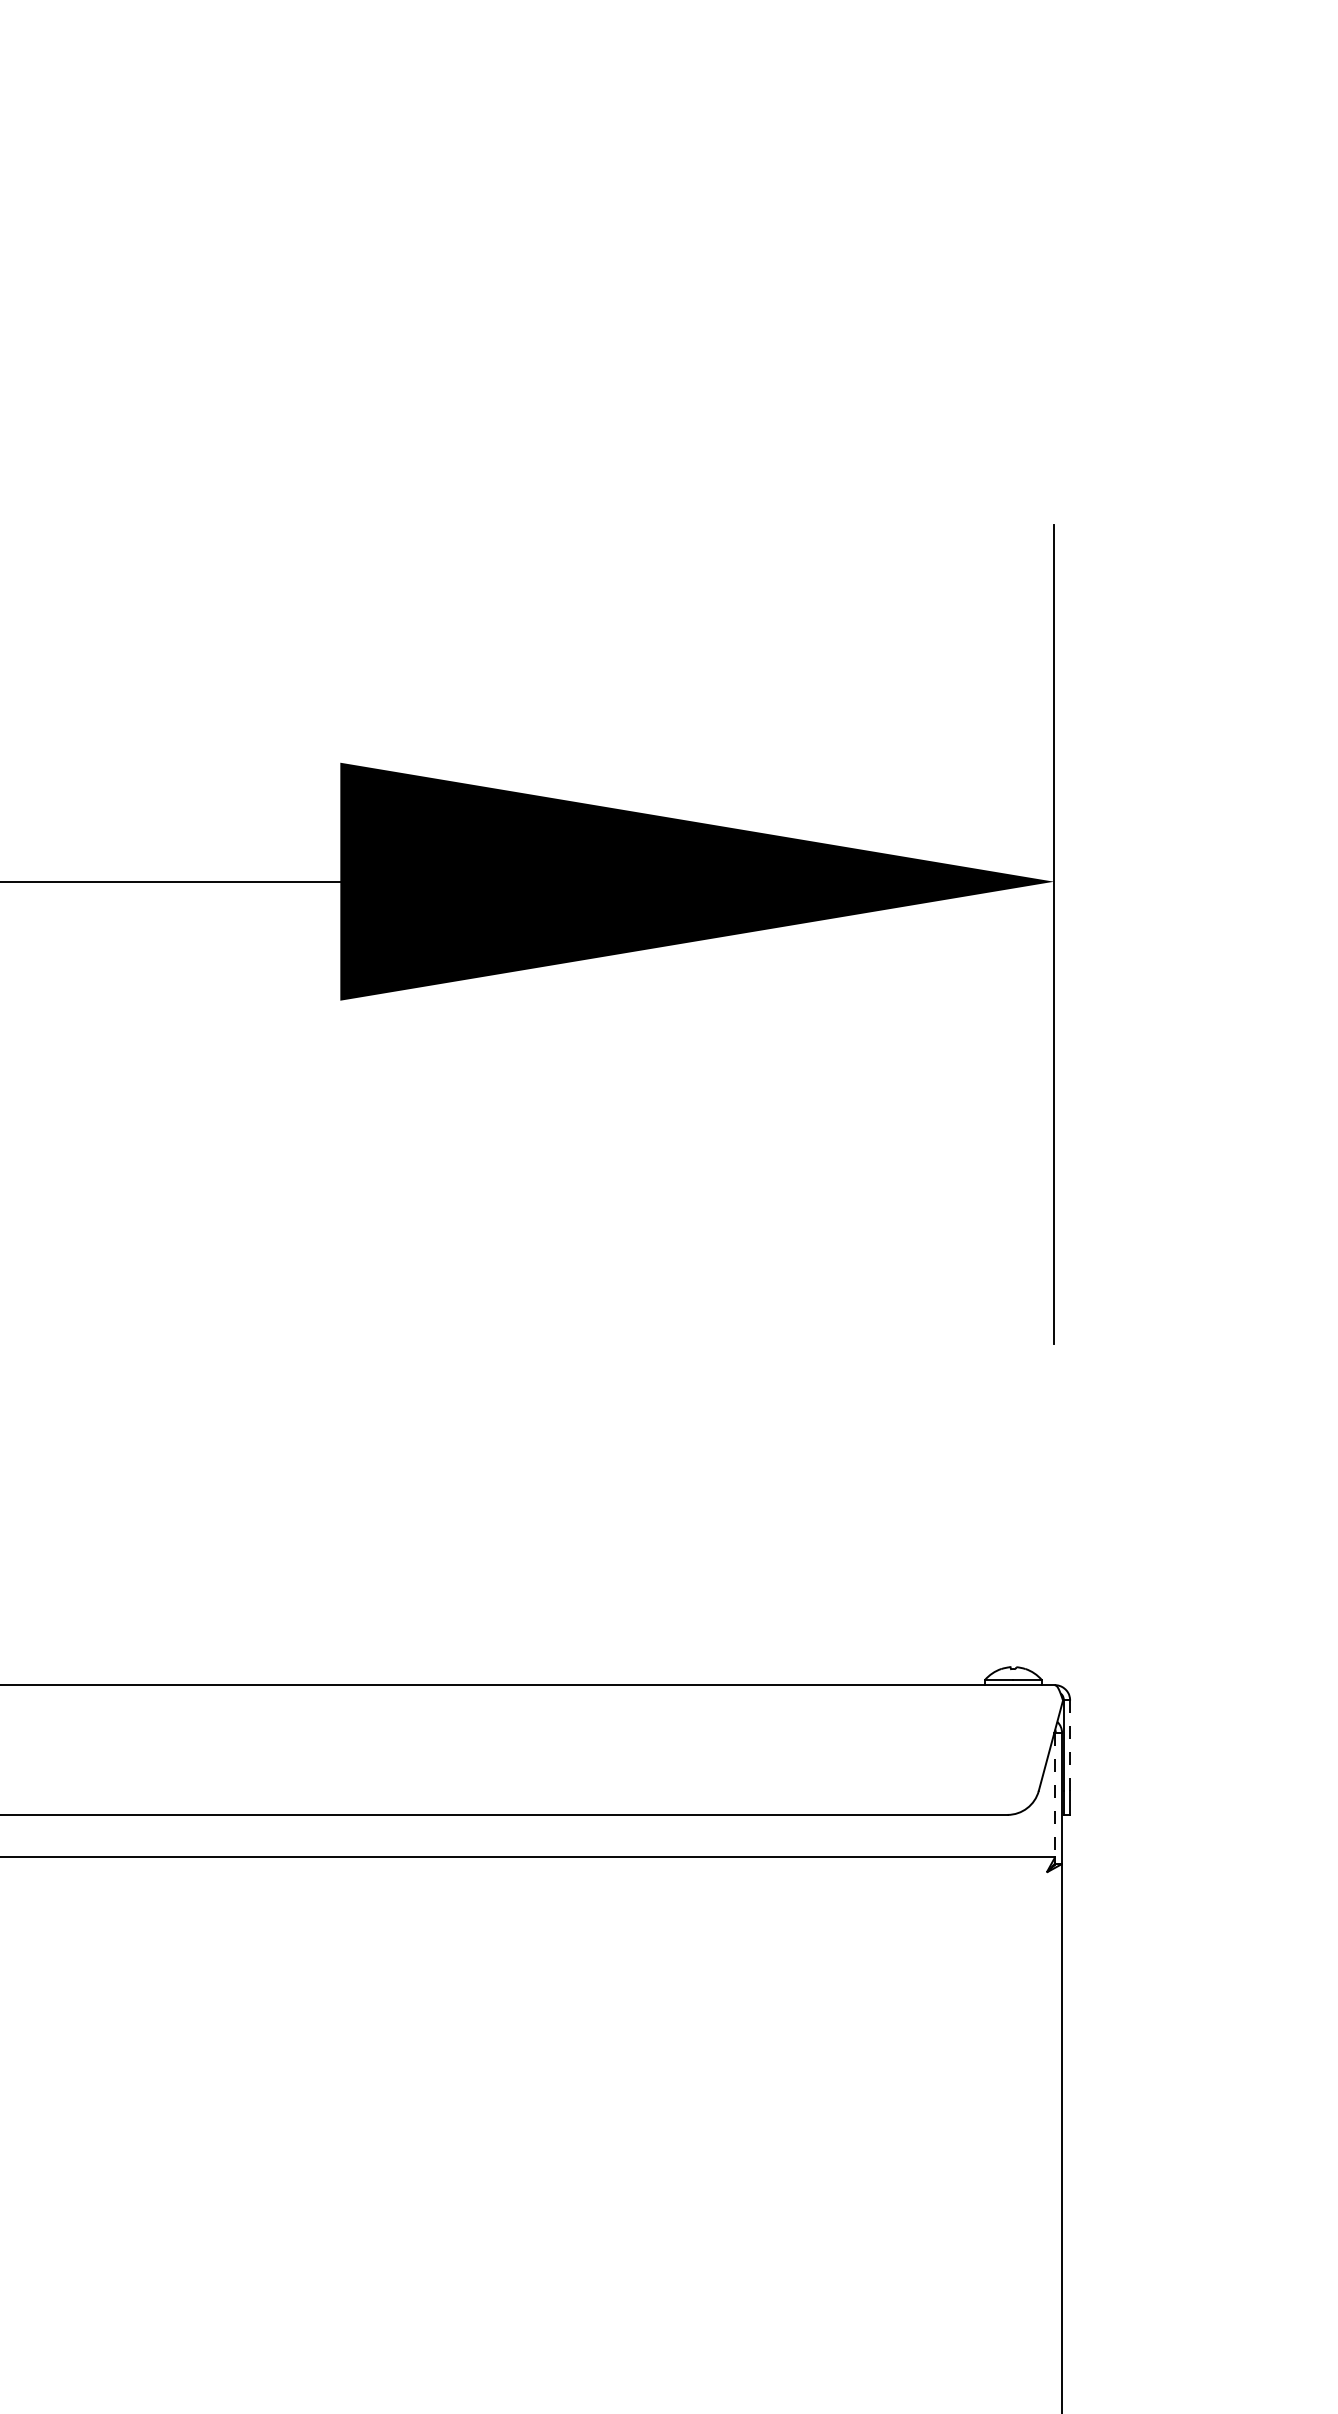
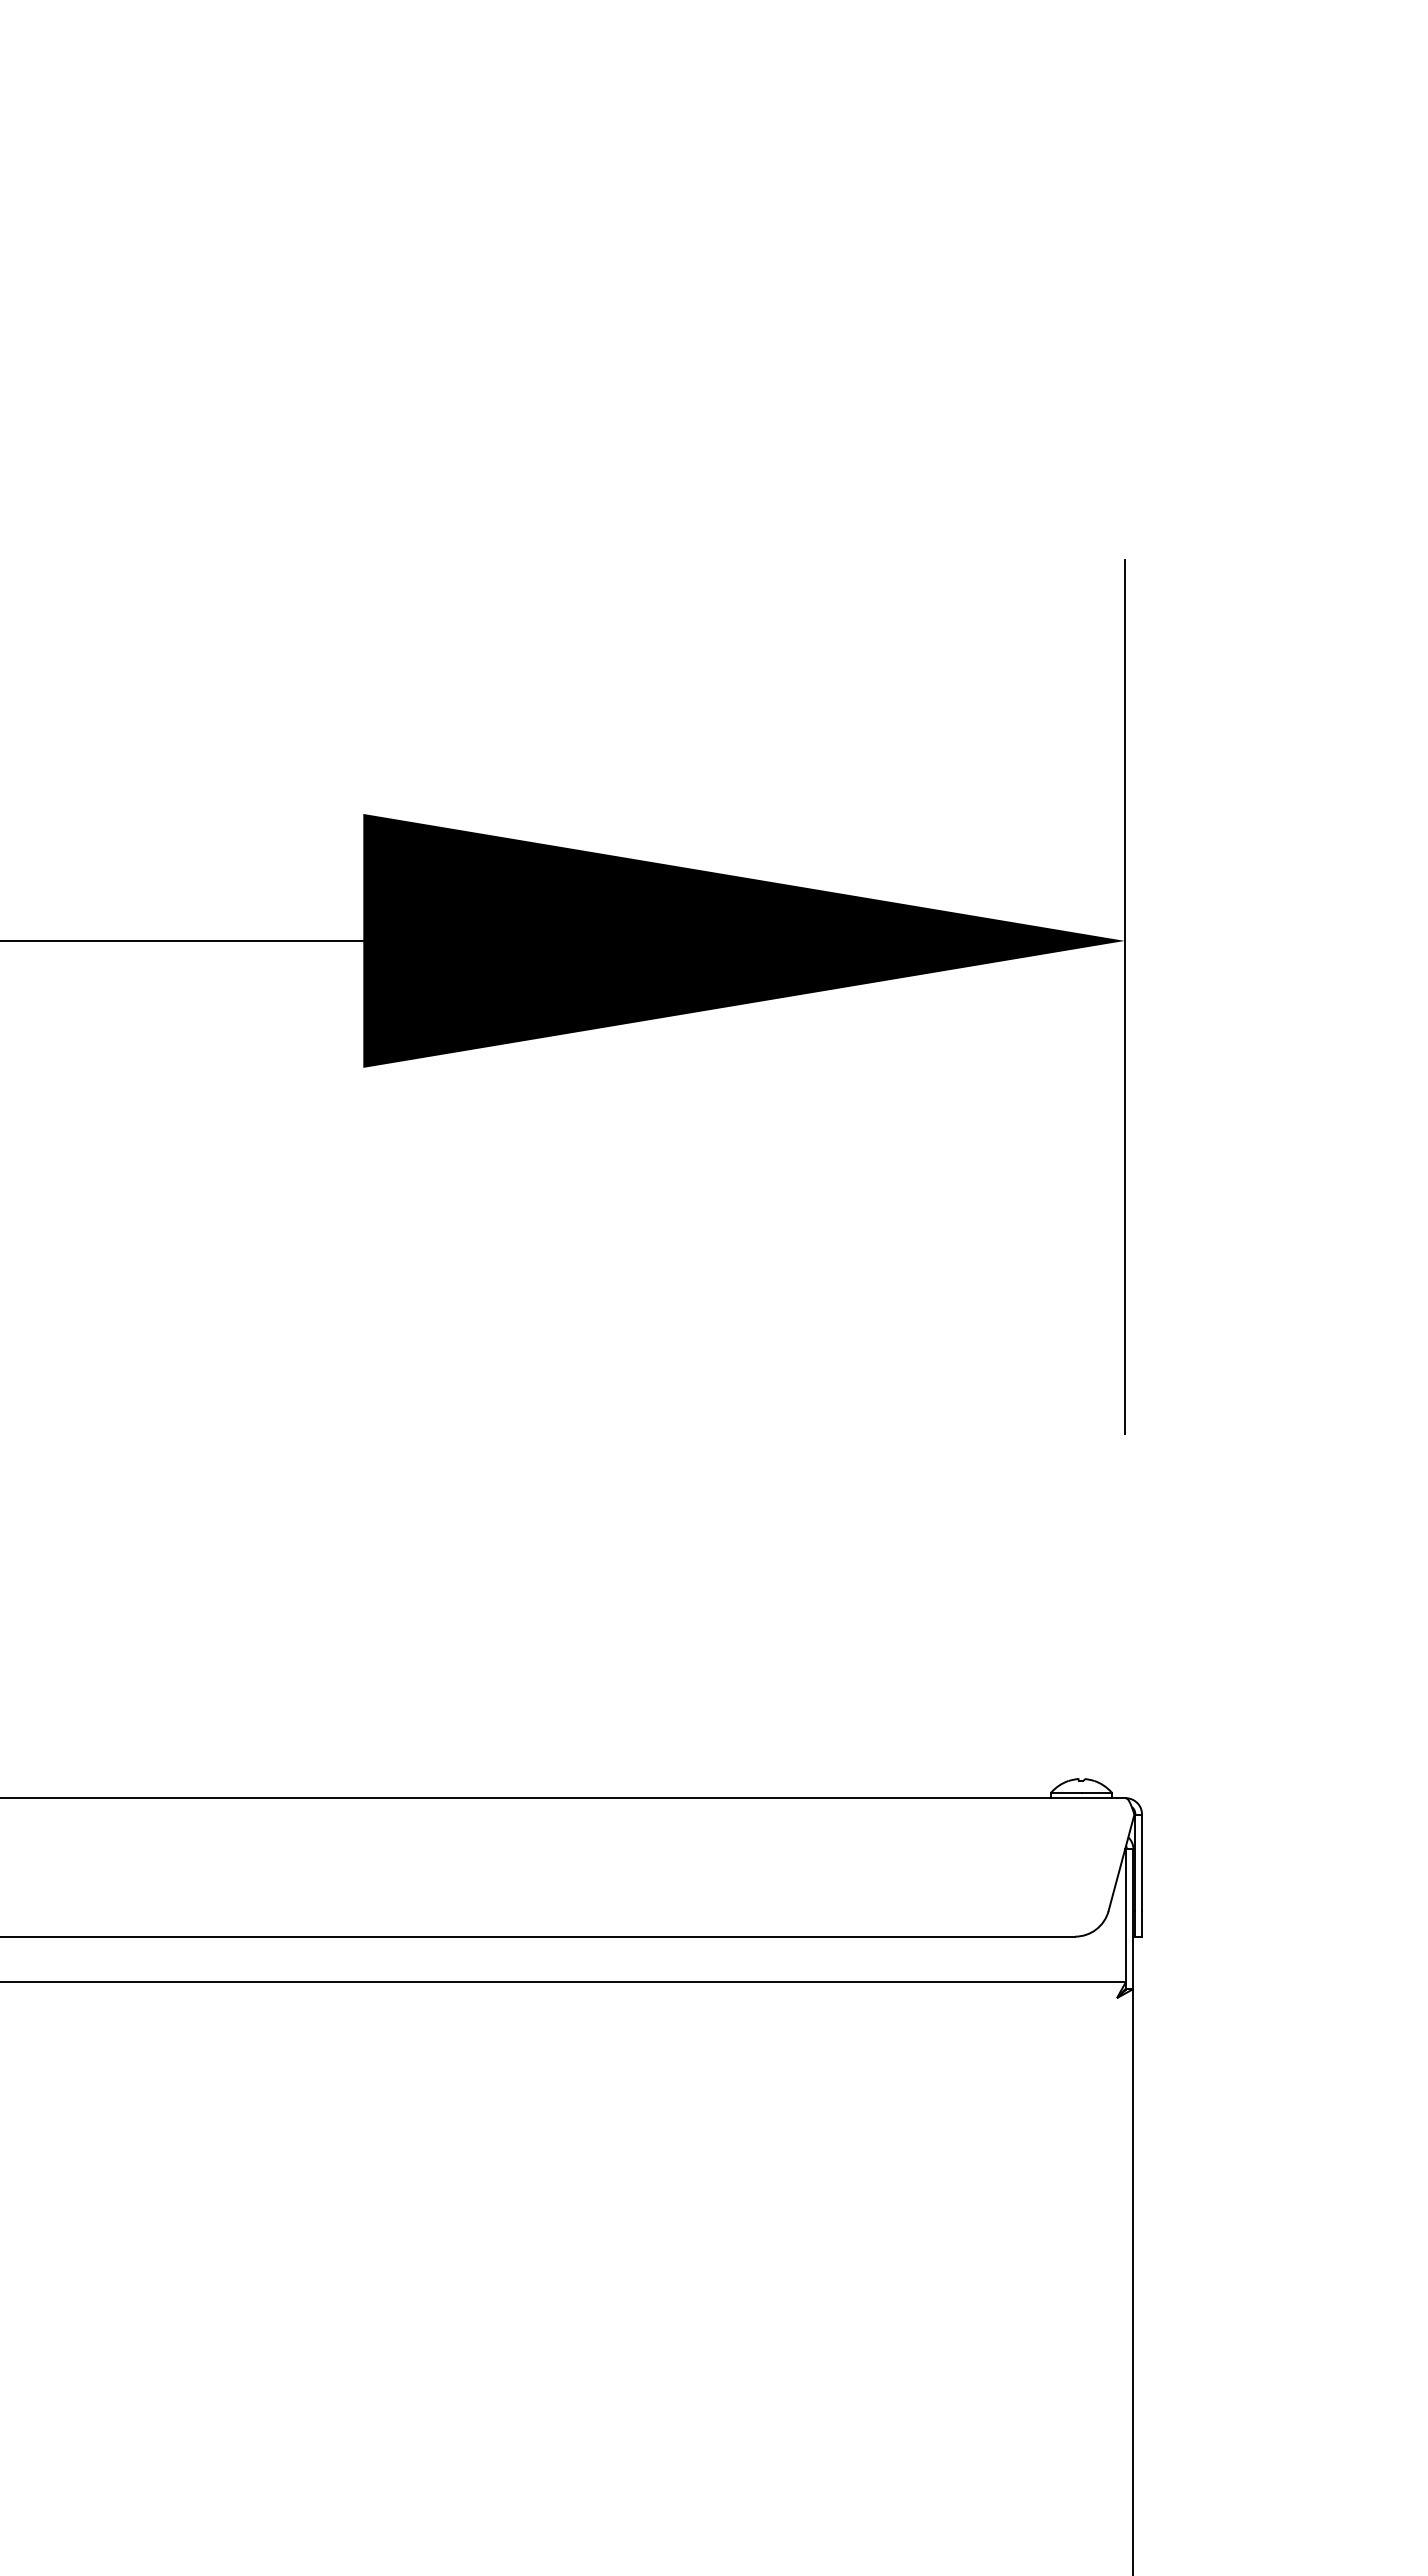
line: (1070, 1746) -> (1142, 1863), dashed -> solid
line: (1055, 1795) -> (1126, 1915), dashed -> solid

